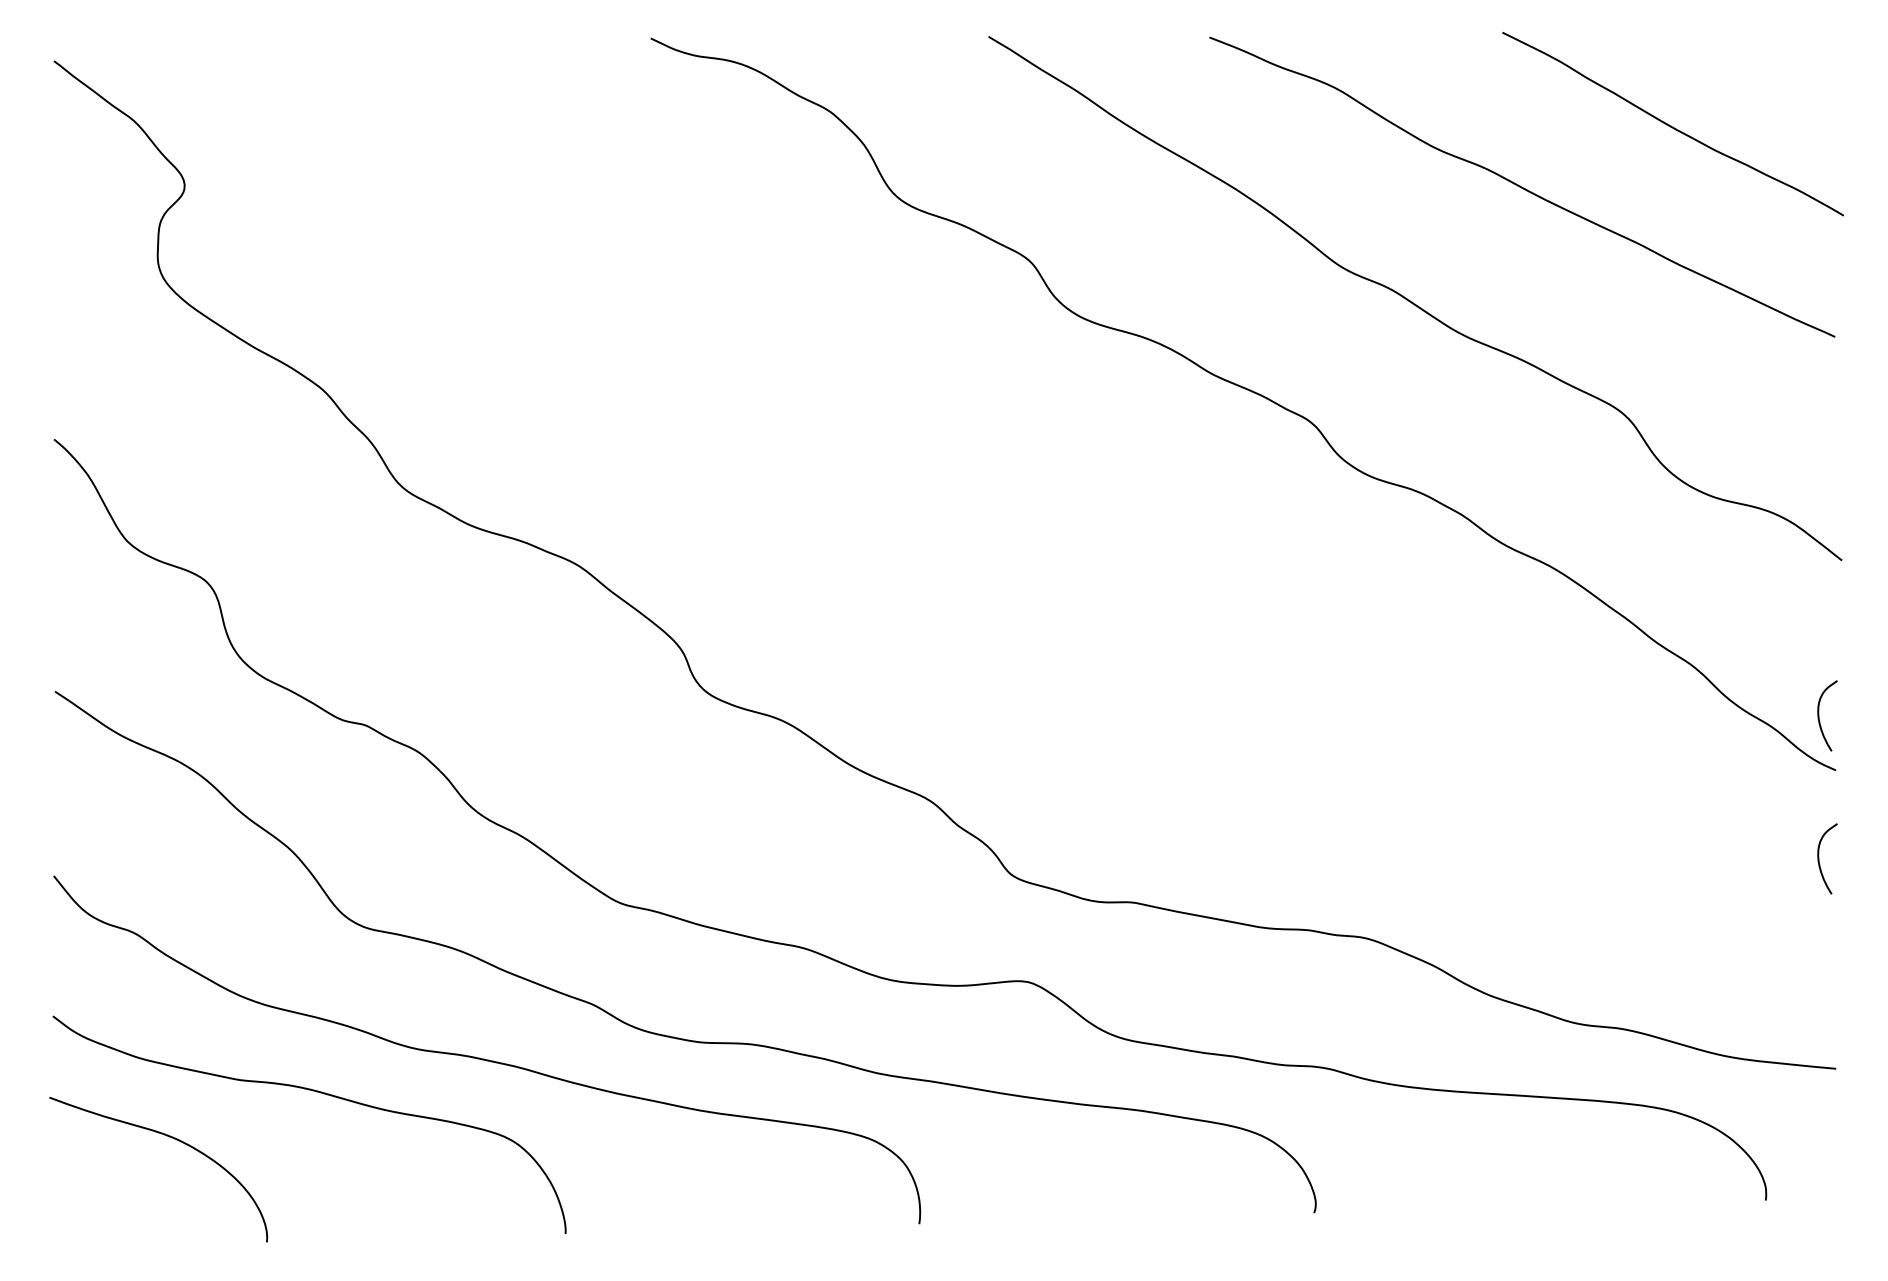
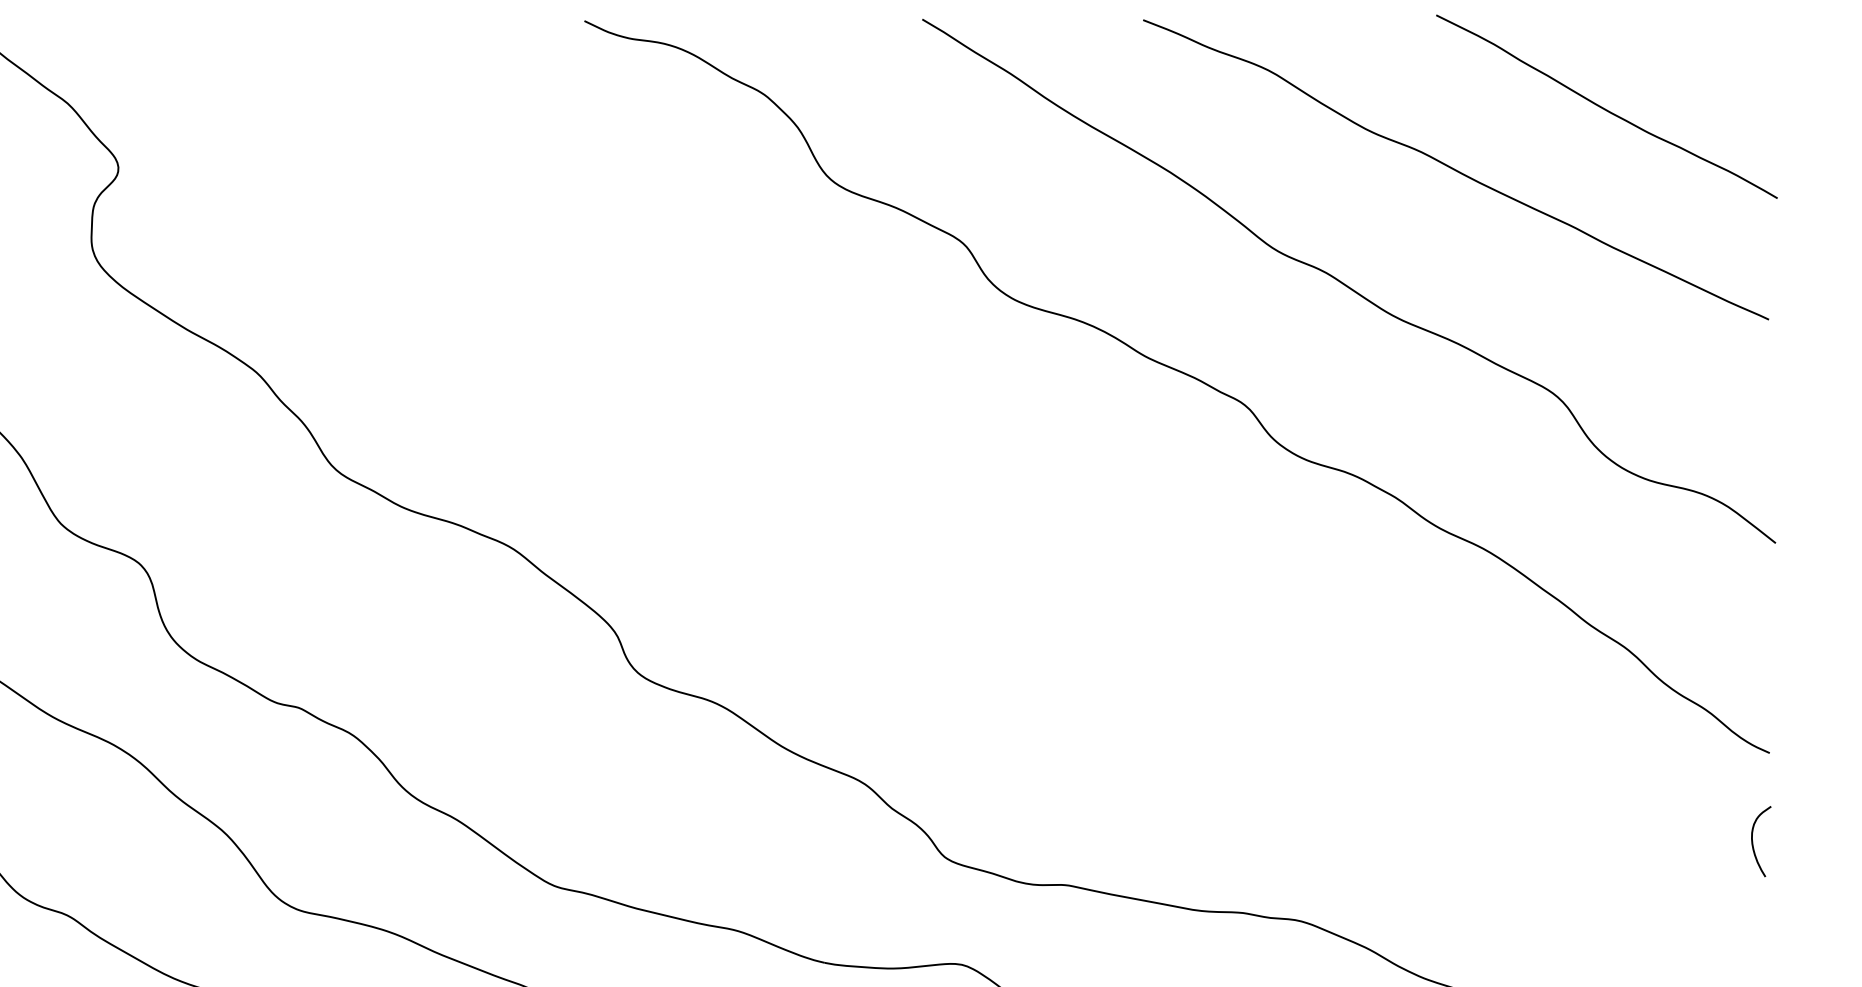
curve: (1819, 715) -> (1753, 698), removed

